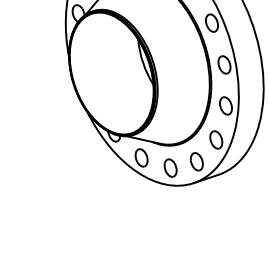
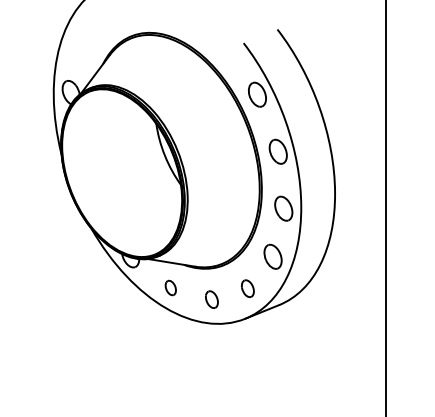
part: (141, 157) -> (170, 287), size x0.6
part: (196, 161) -> (247, 288), size x0.7
part: (170, 167) -> (211, 299), size x0.7

